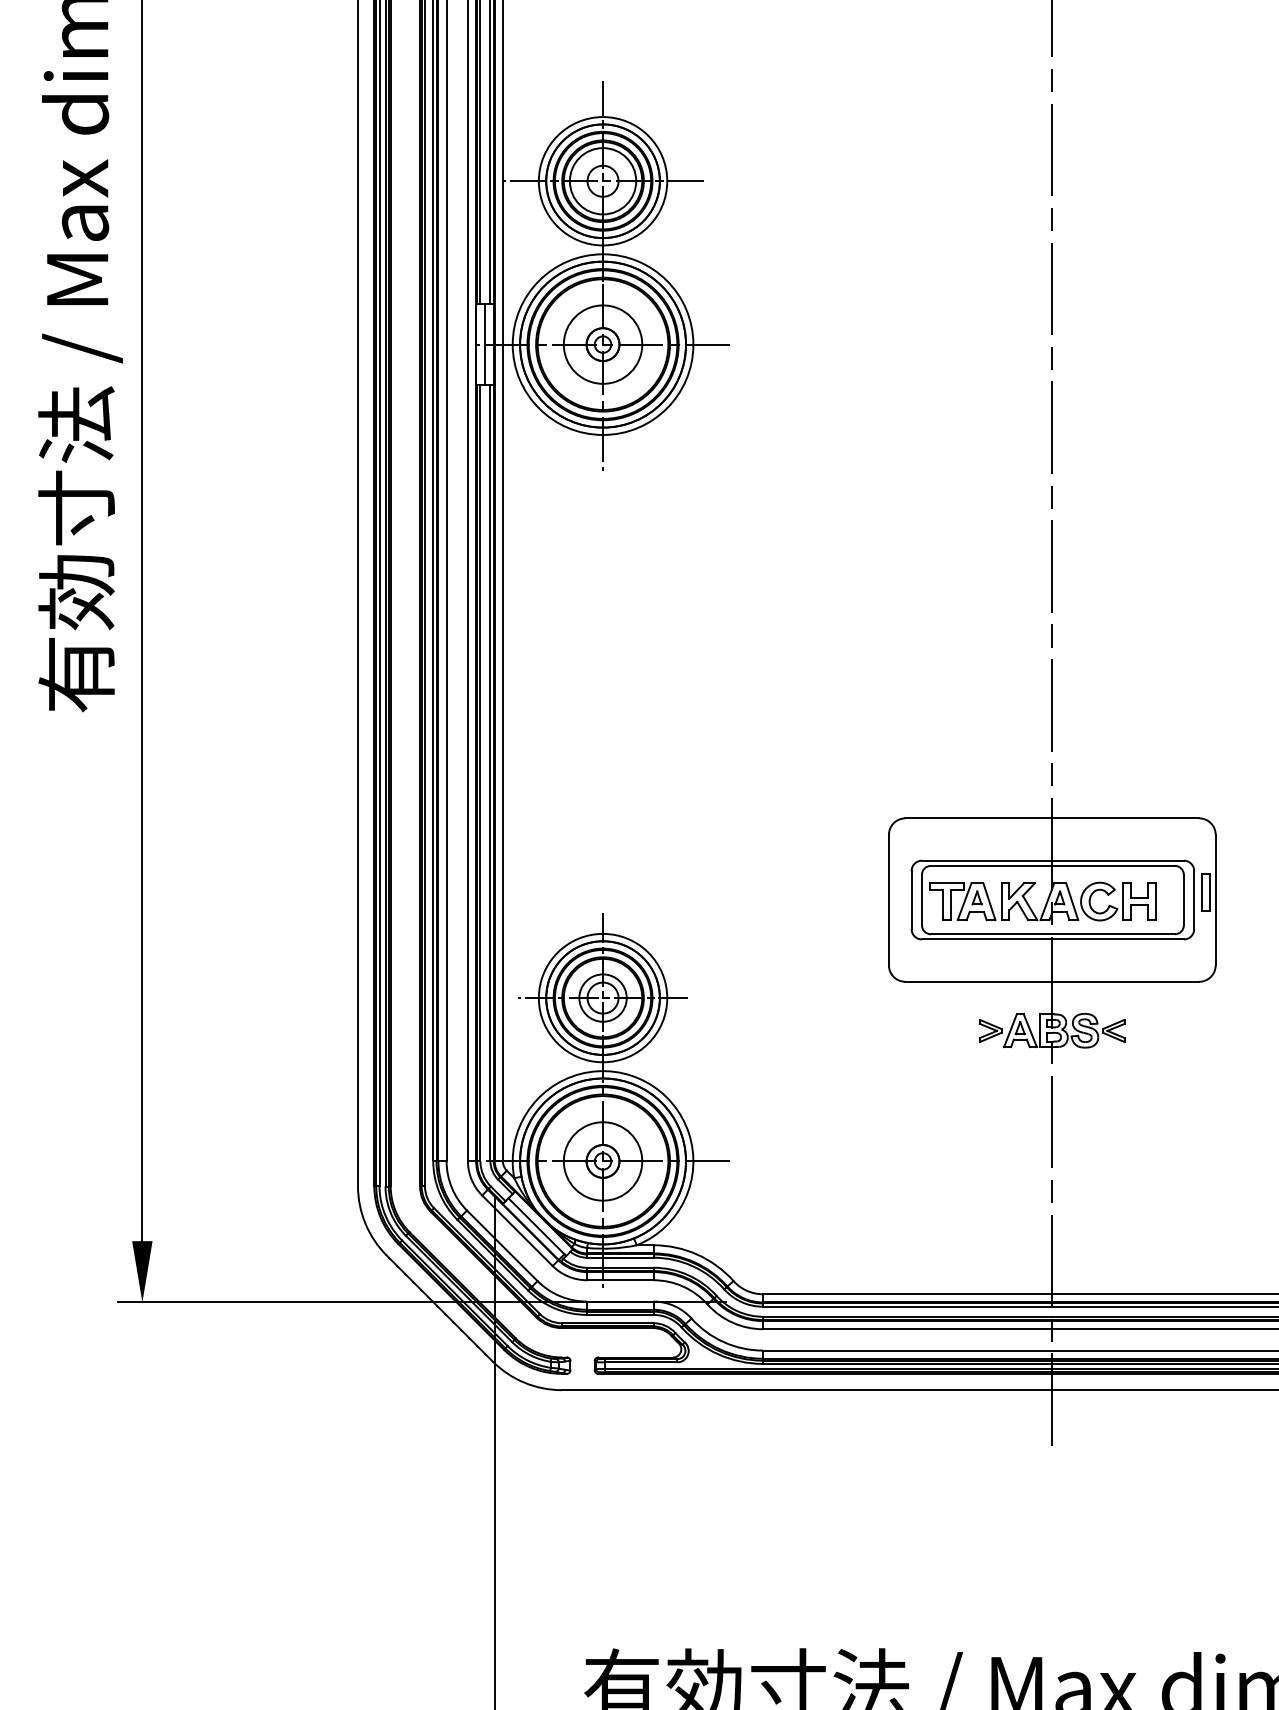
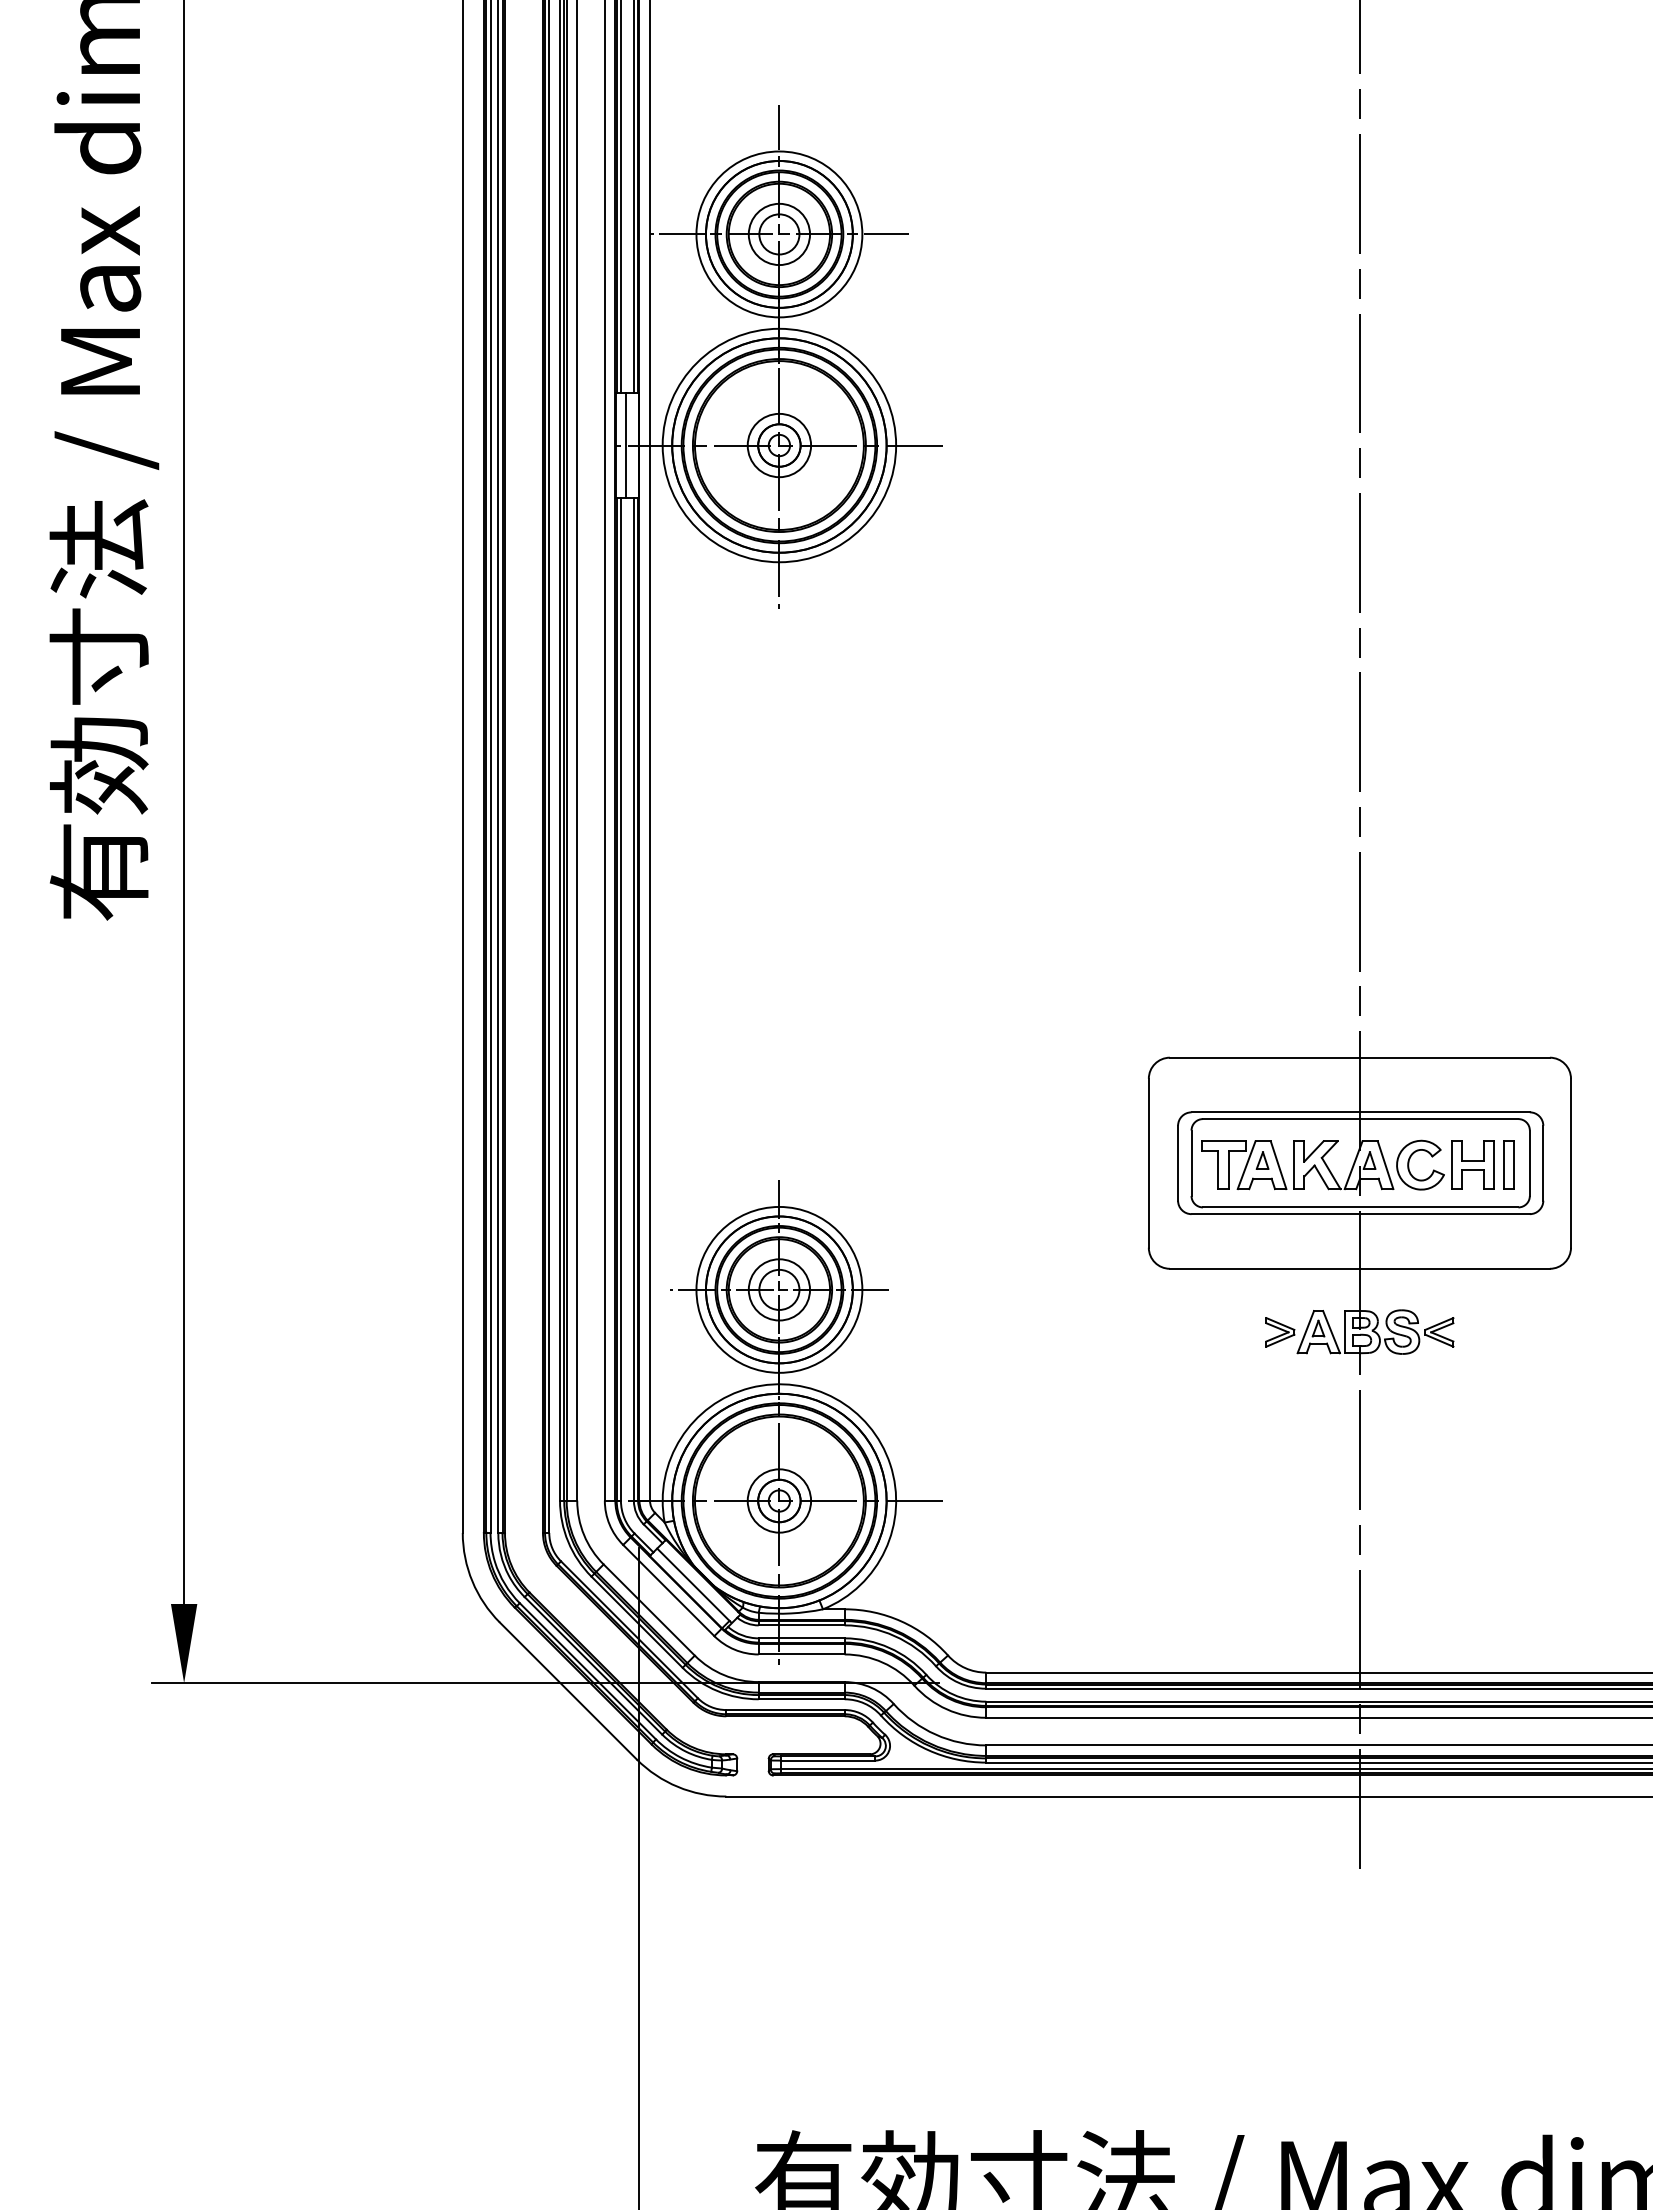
circle: (603, 181) -> (779, 234), size x0.71
circle: (603, 344) -> (779, 445), size x0.62
part: (1205, 891) -> (1508, 1164), moved
circle: (603, 1161) -> (779, 1500), size x0.62

